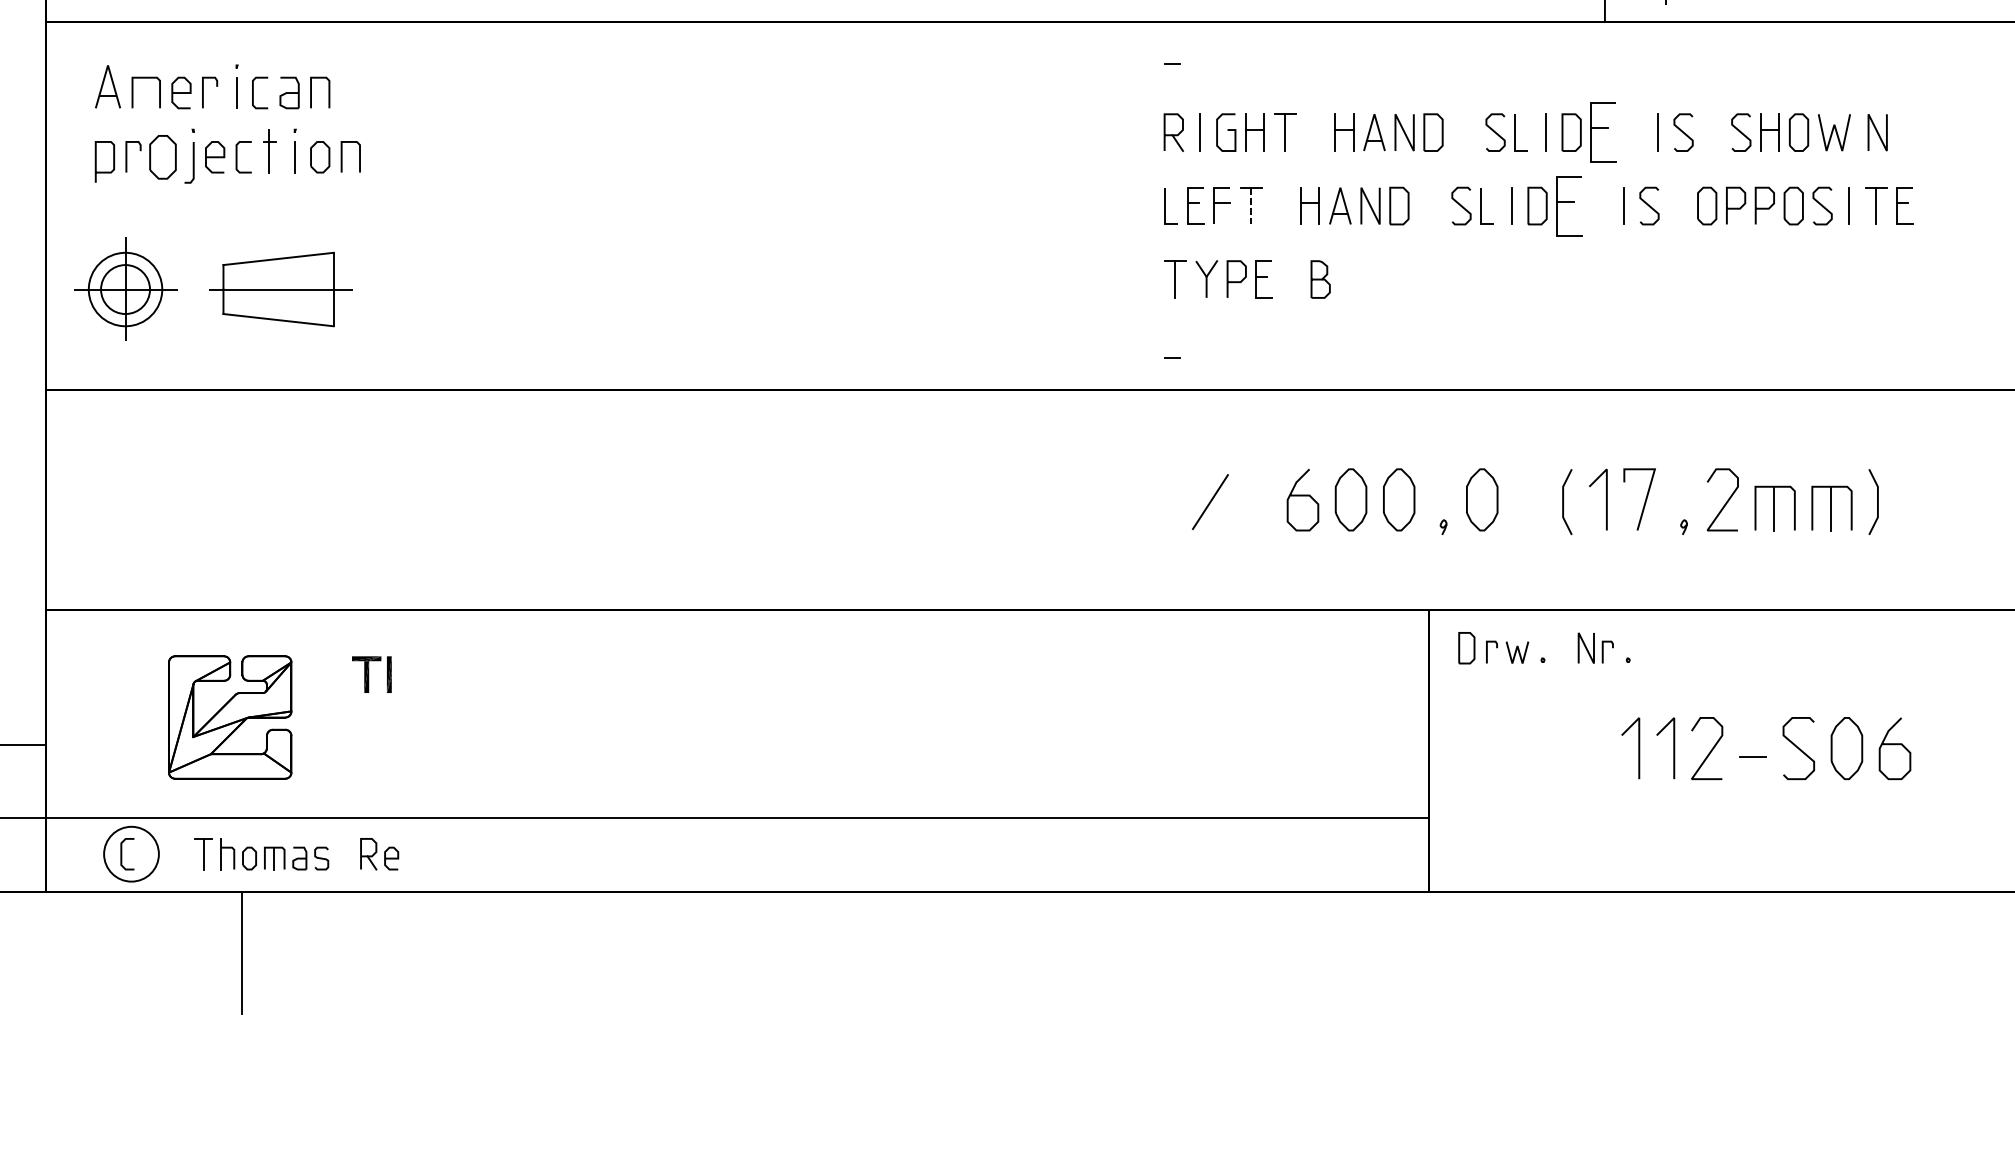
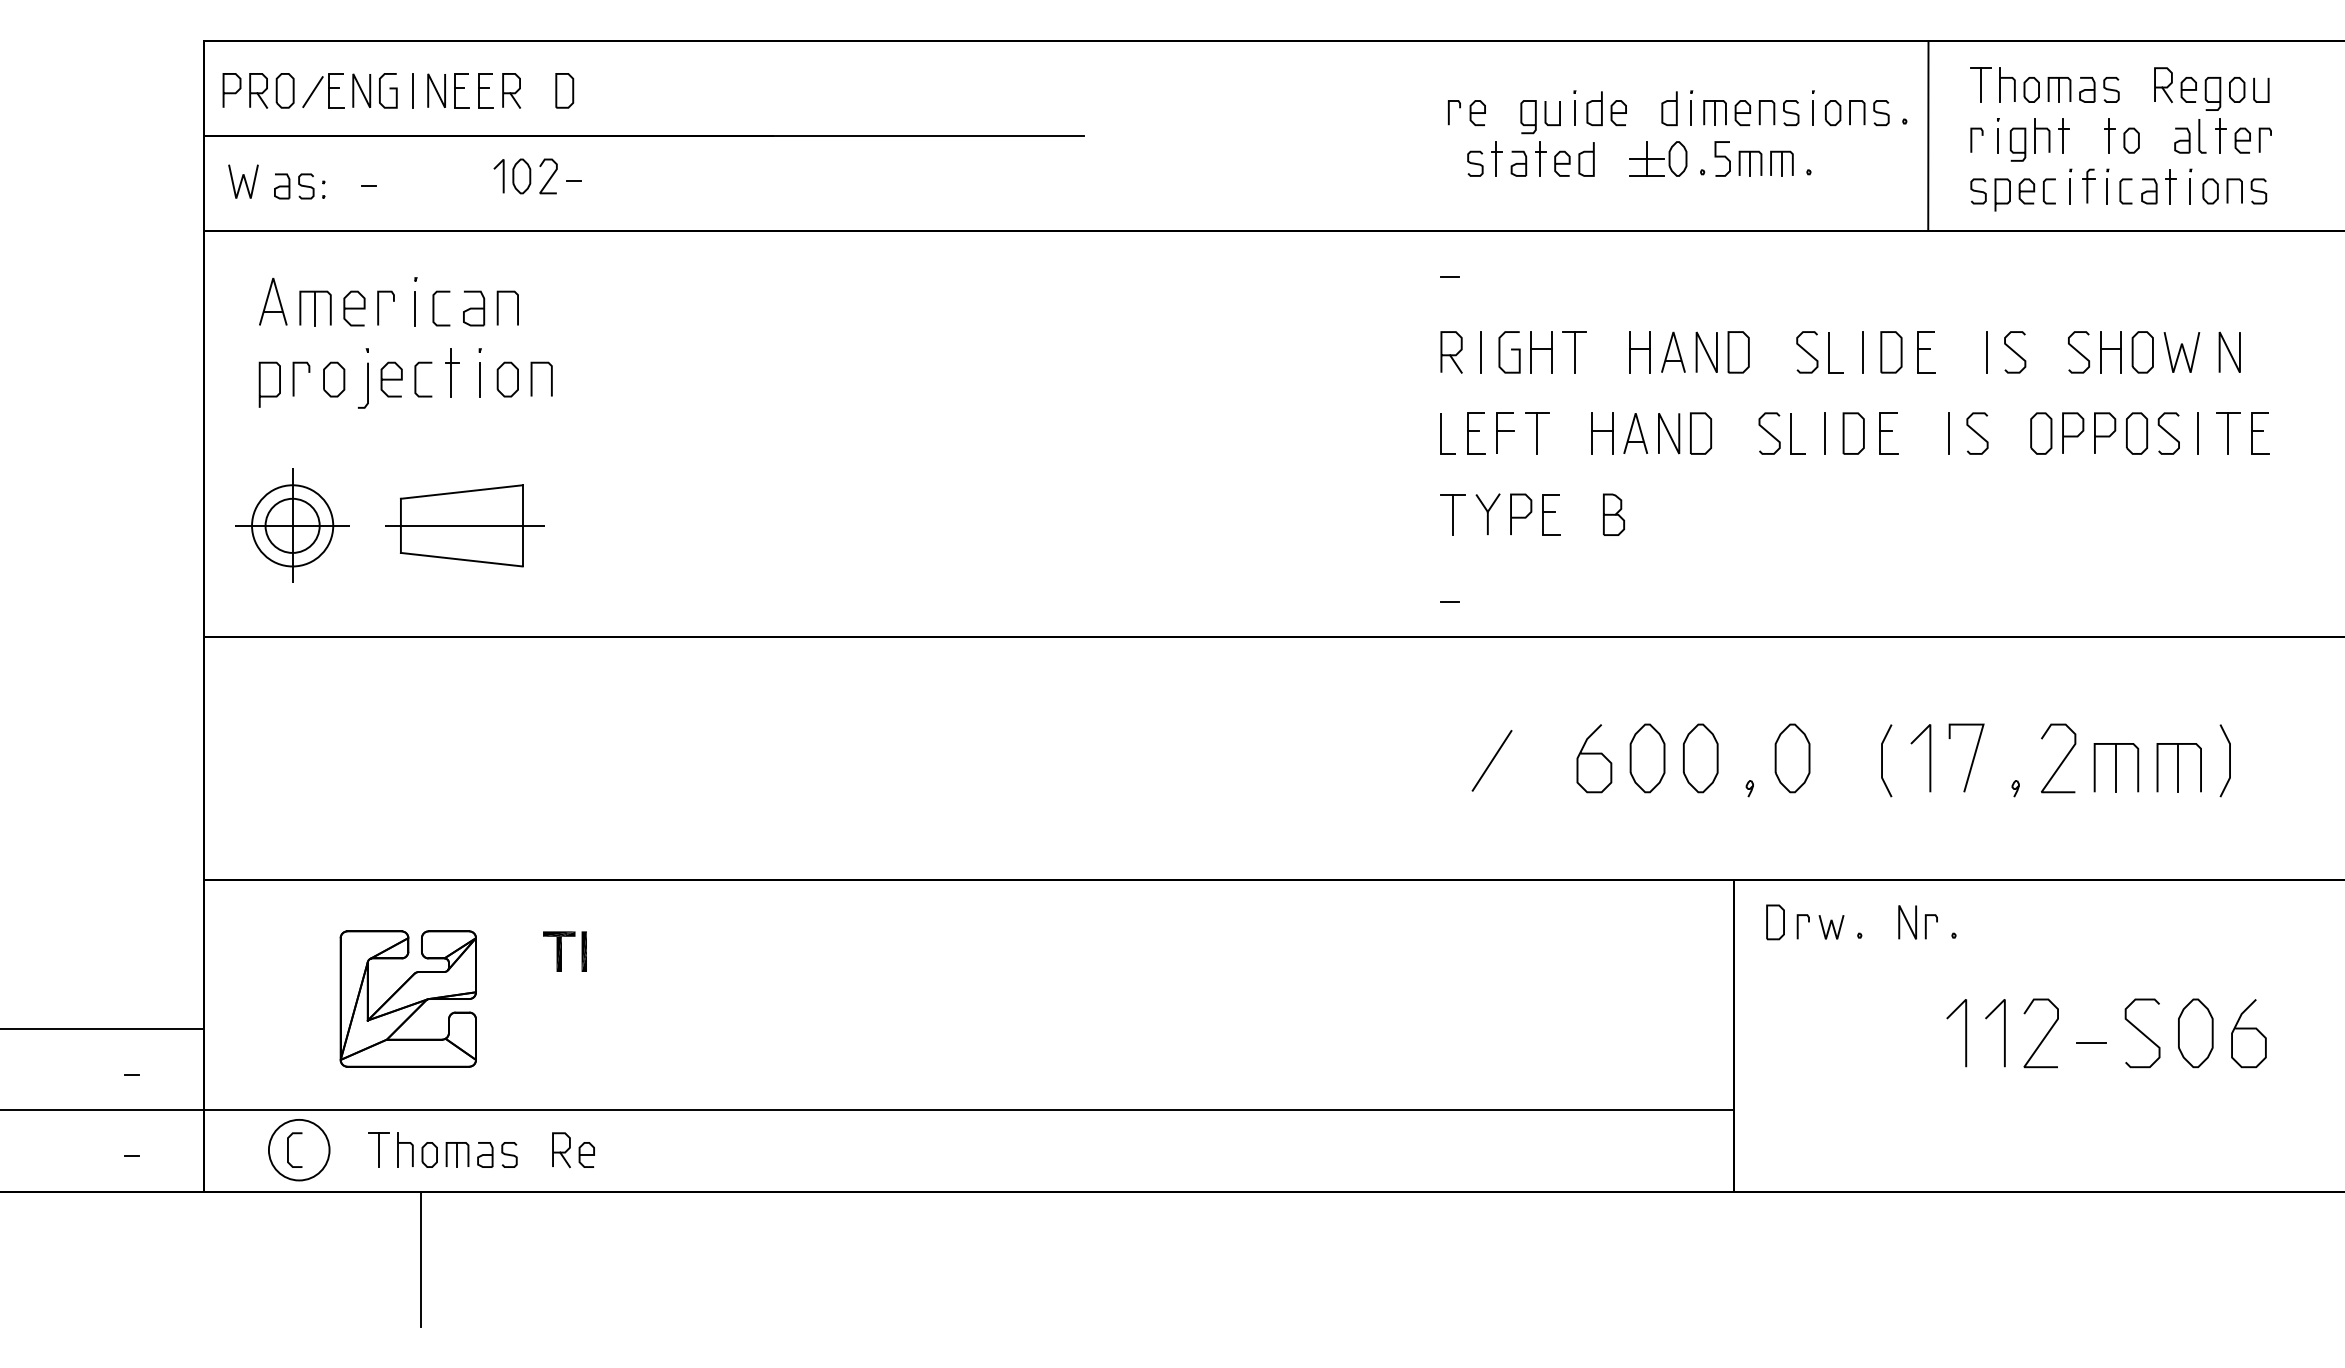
line: (146, 92) -> (315, 308), added
part: (1603, 132) -> (1926, 352), size x0.62
part: (163, 157) -> (334, 379), size x0.71
line: (1251, 205) -> (1537, 433), dashed -> solid
part: (1568, 205) -> (1888, 433), size x0.62

